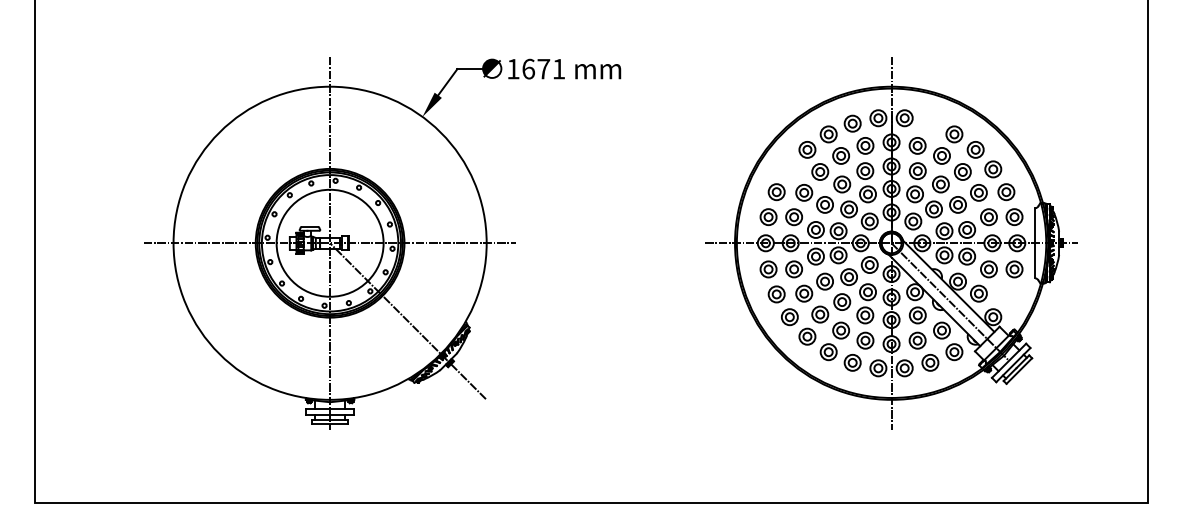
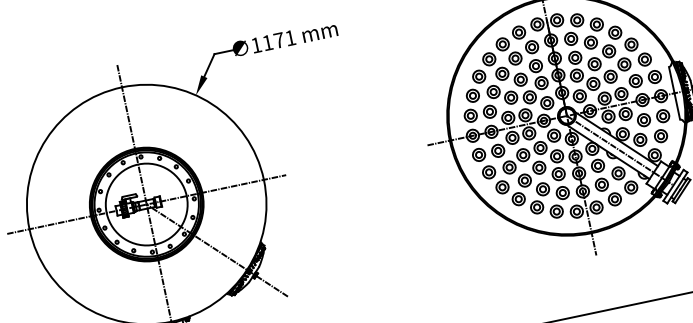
text: (528, 68) -> (267, 42), 1671 -> 1171
part: (930, 123) -> (577, 20), added
part: (789, 169) -> (478, 76), added
part: (1006, 294) -> (661, 136), added

